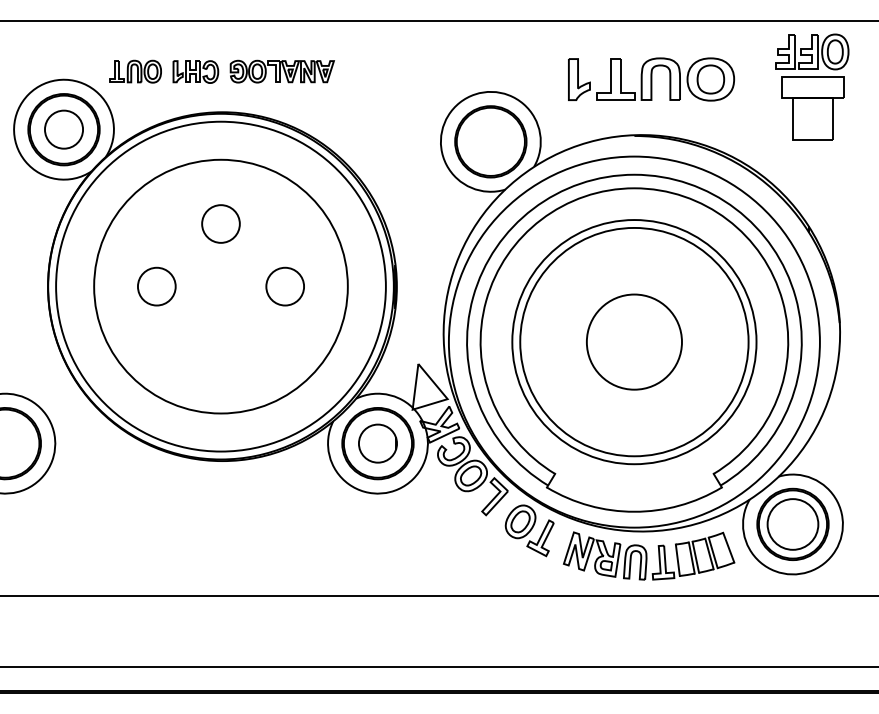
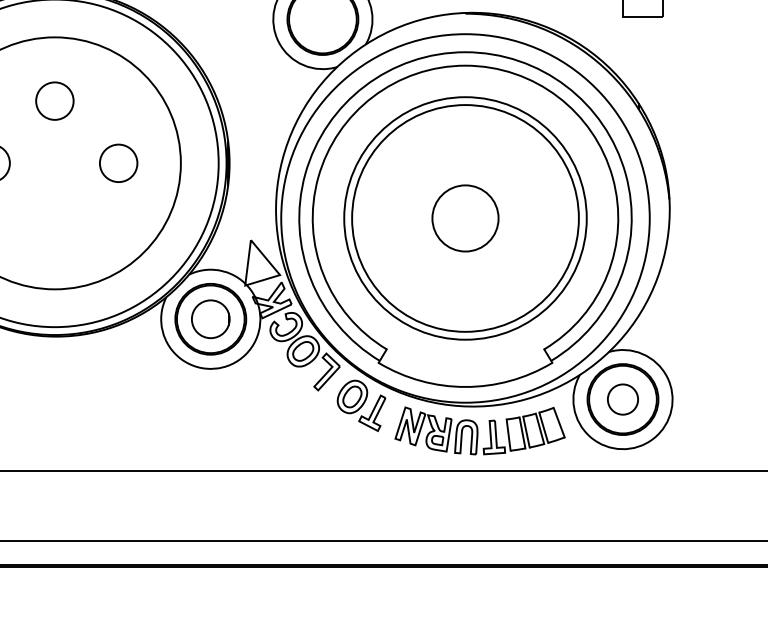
circle: (633, 341) -> (464, 217), size x0.7
circle: (792, 524) -> (622, 399), size x0.6

